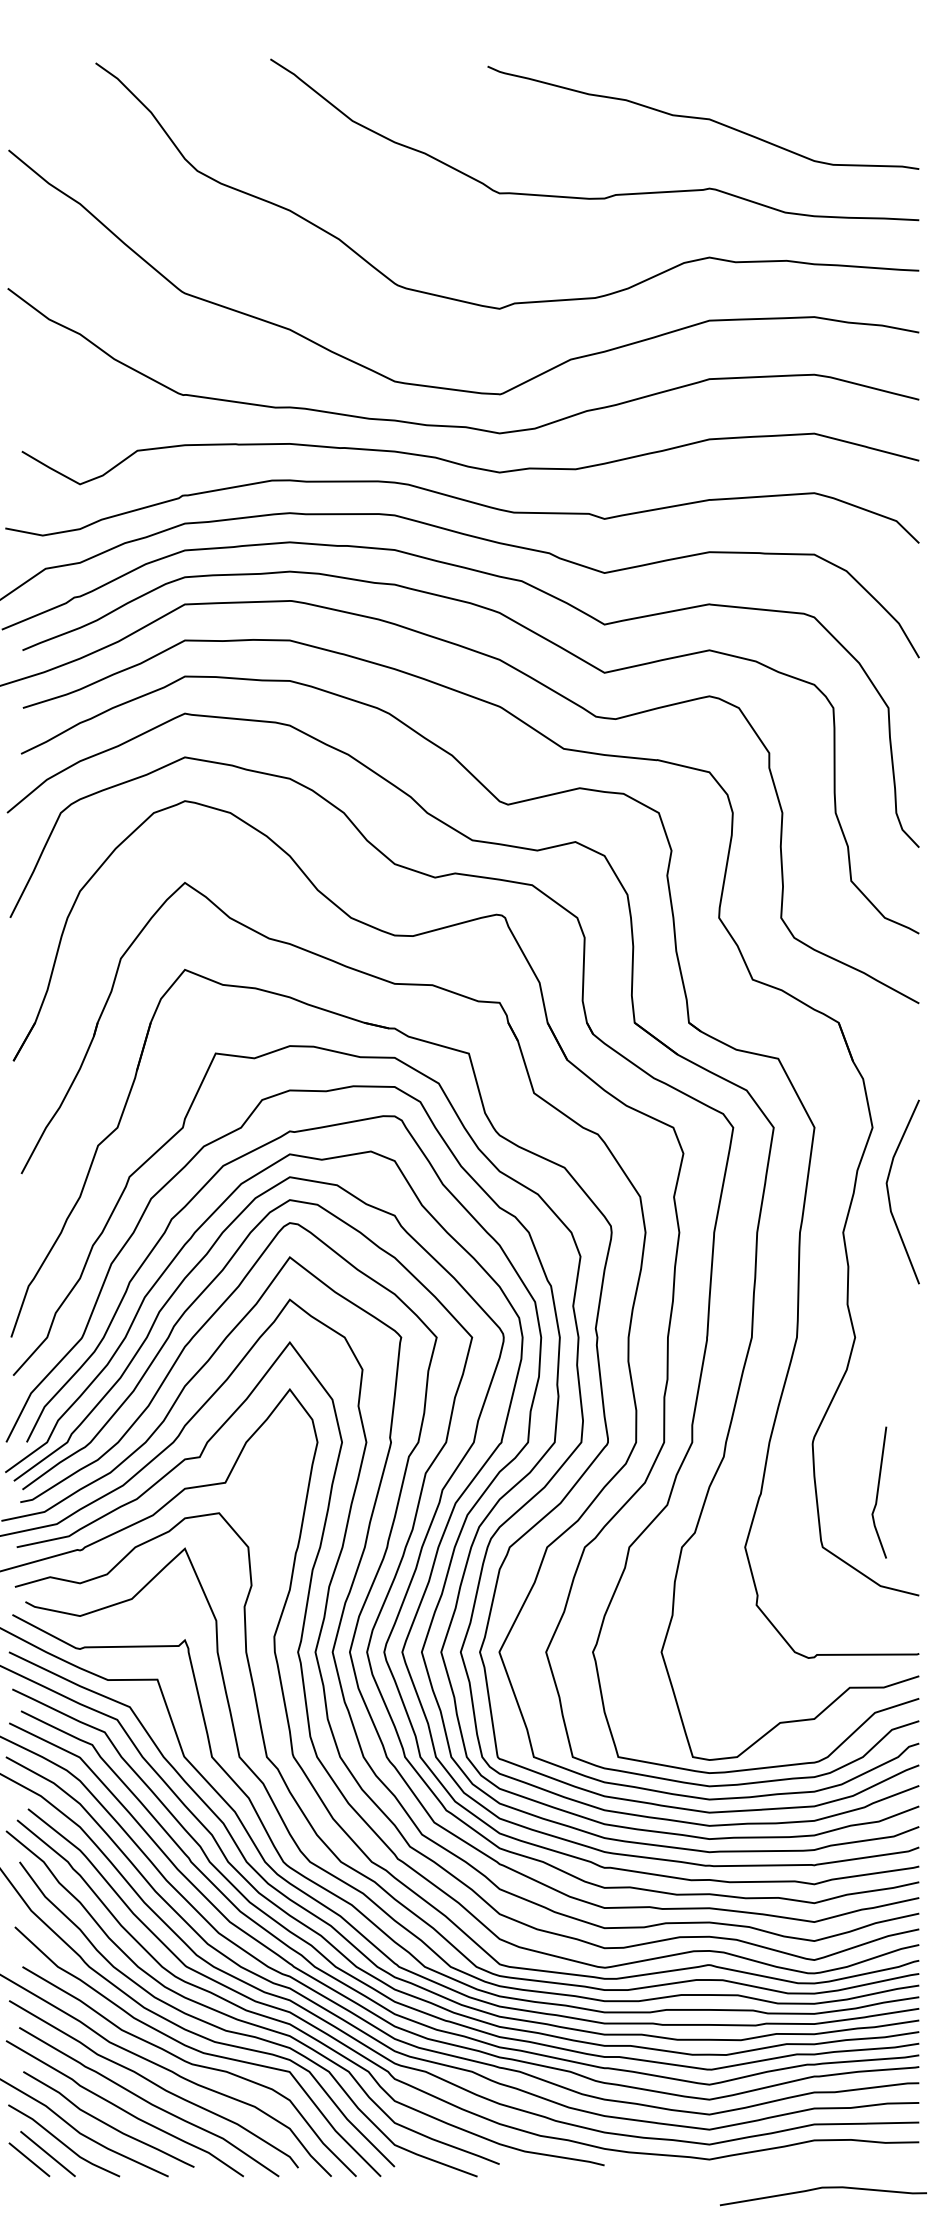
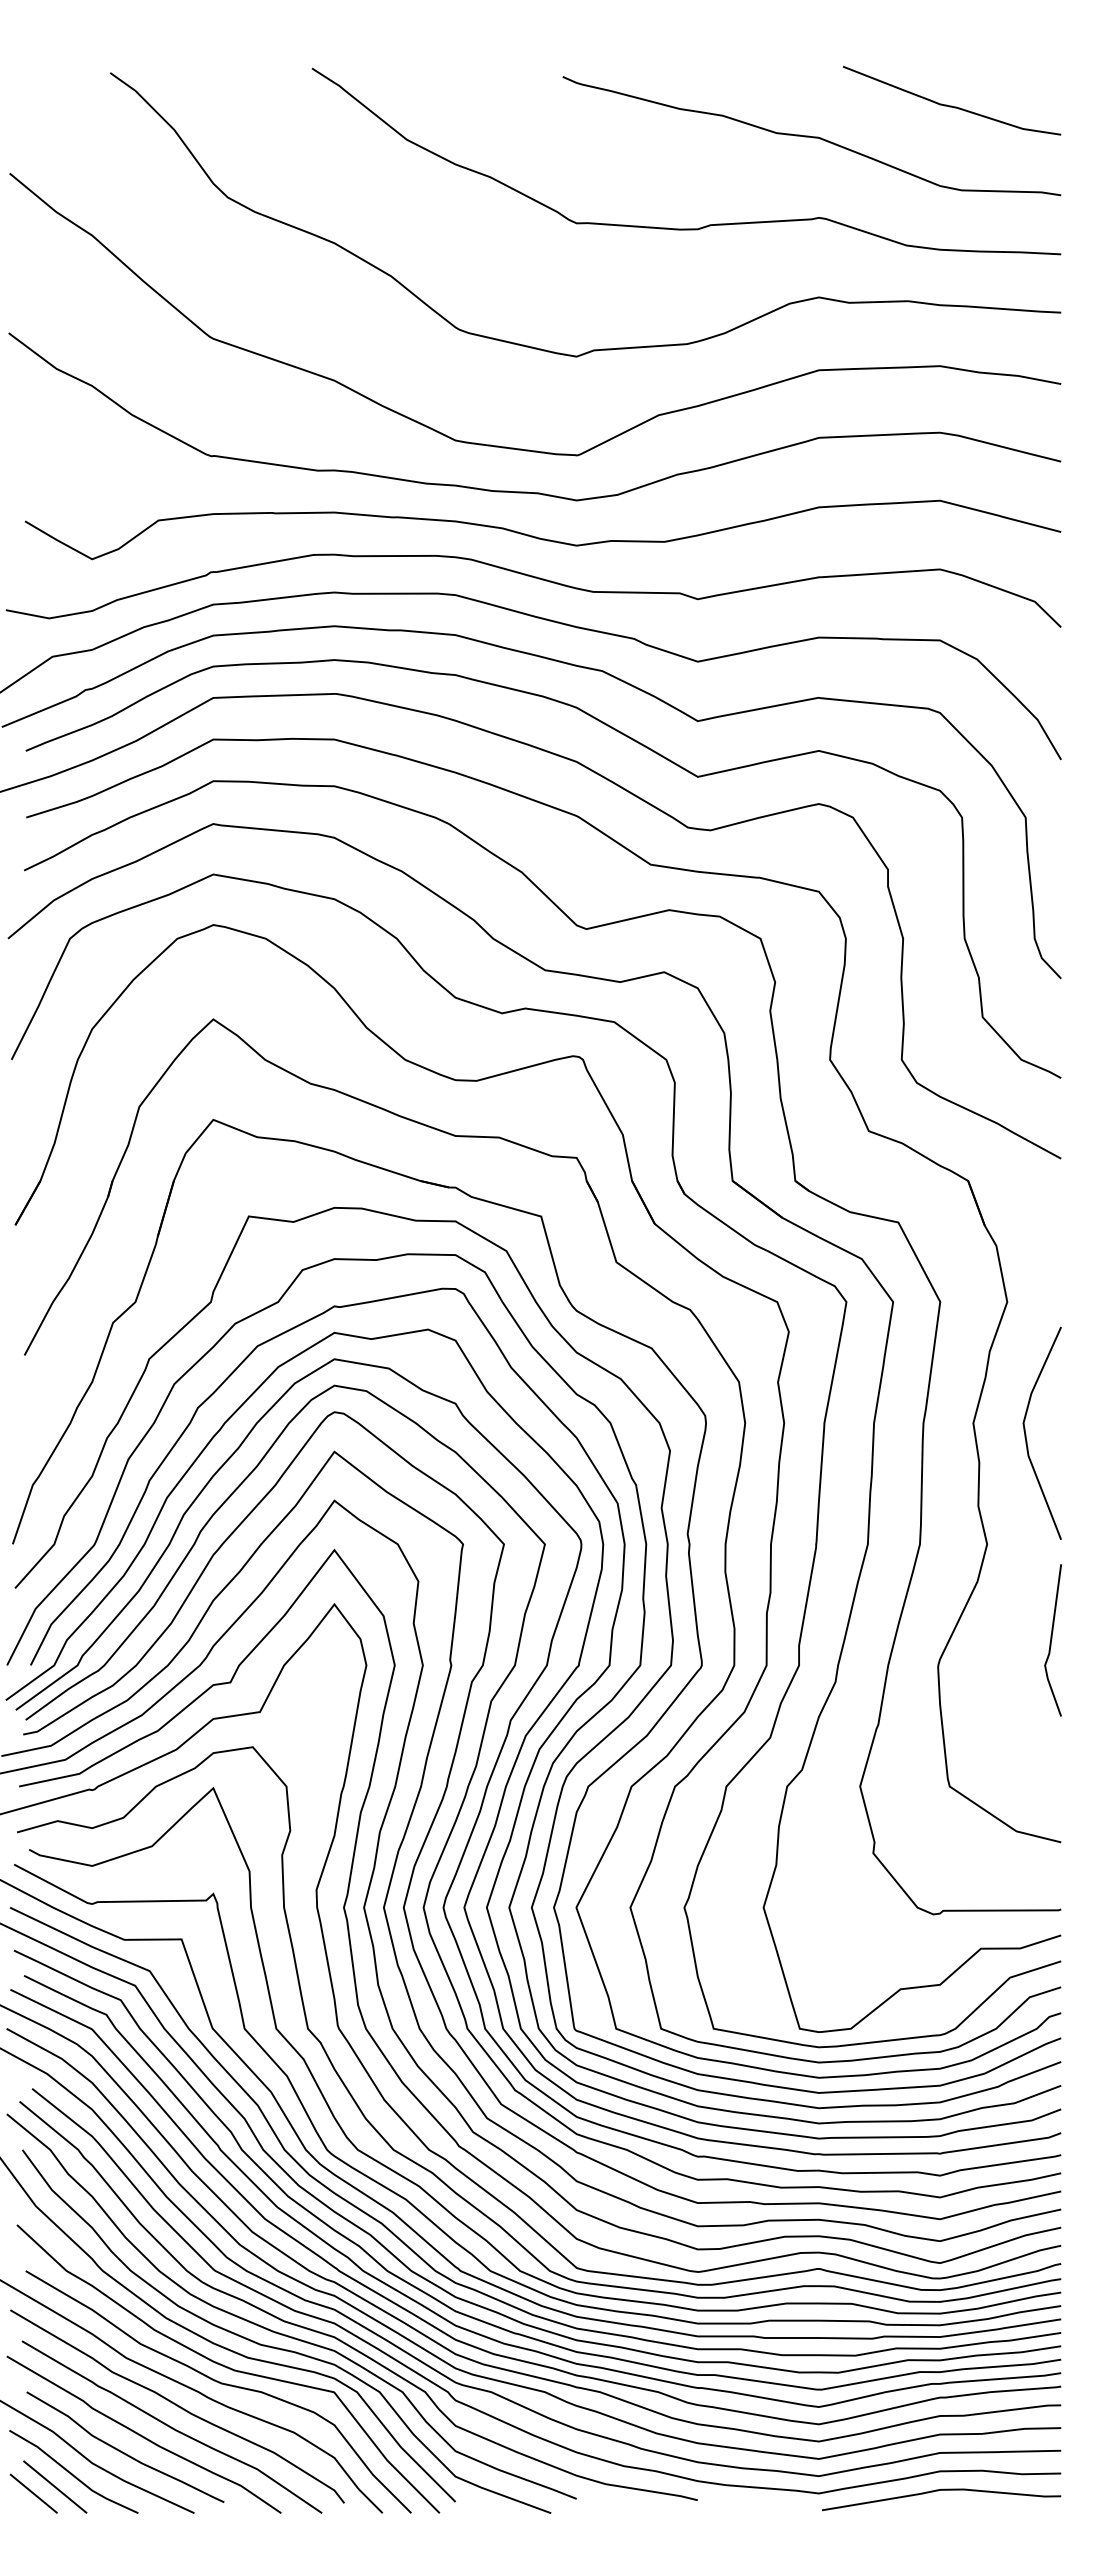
curve: (824, 91) -> (951, 105), added
line: (889, 1193) -> (1026, 1434), moved
line: (878, 1491) -> (1052, 1639), moved
curve: (820, 2189) -> (938, 2491), moved

